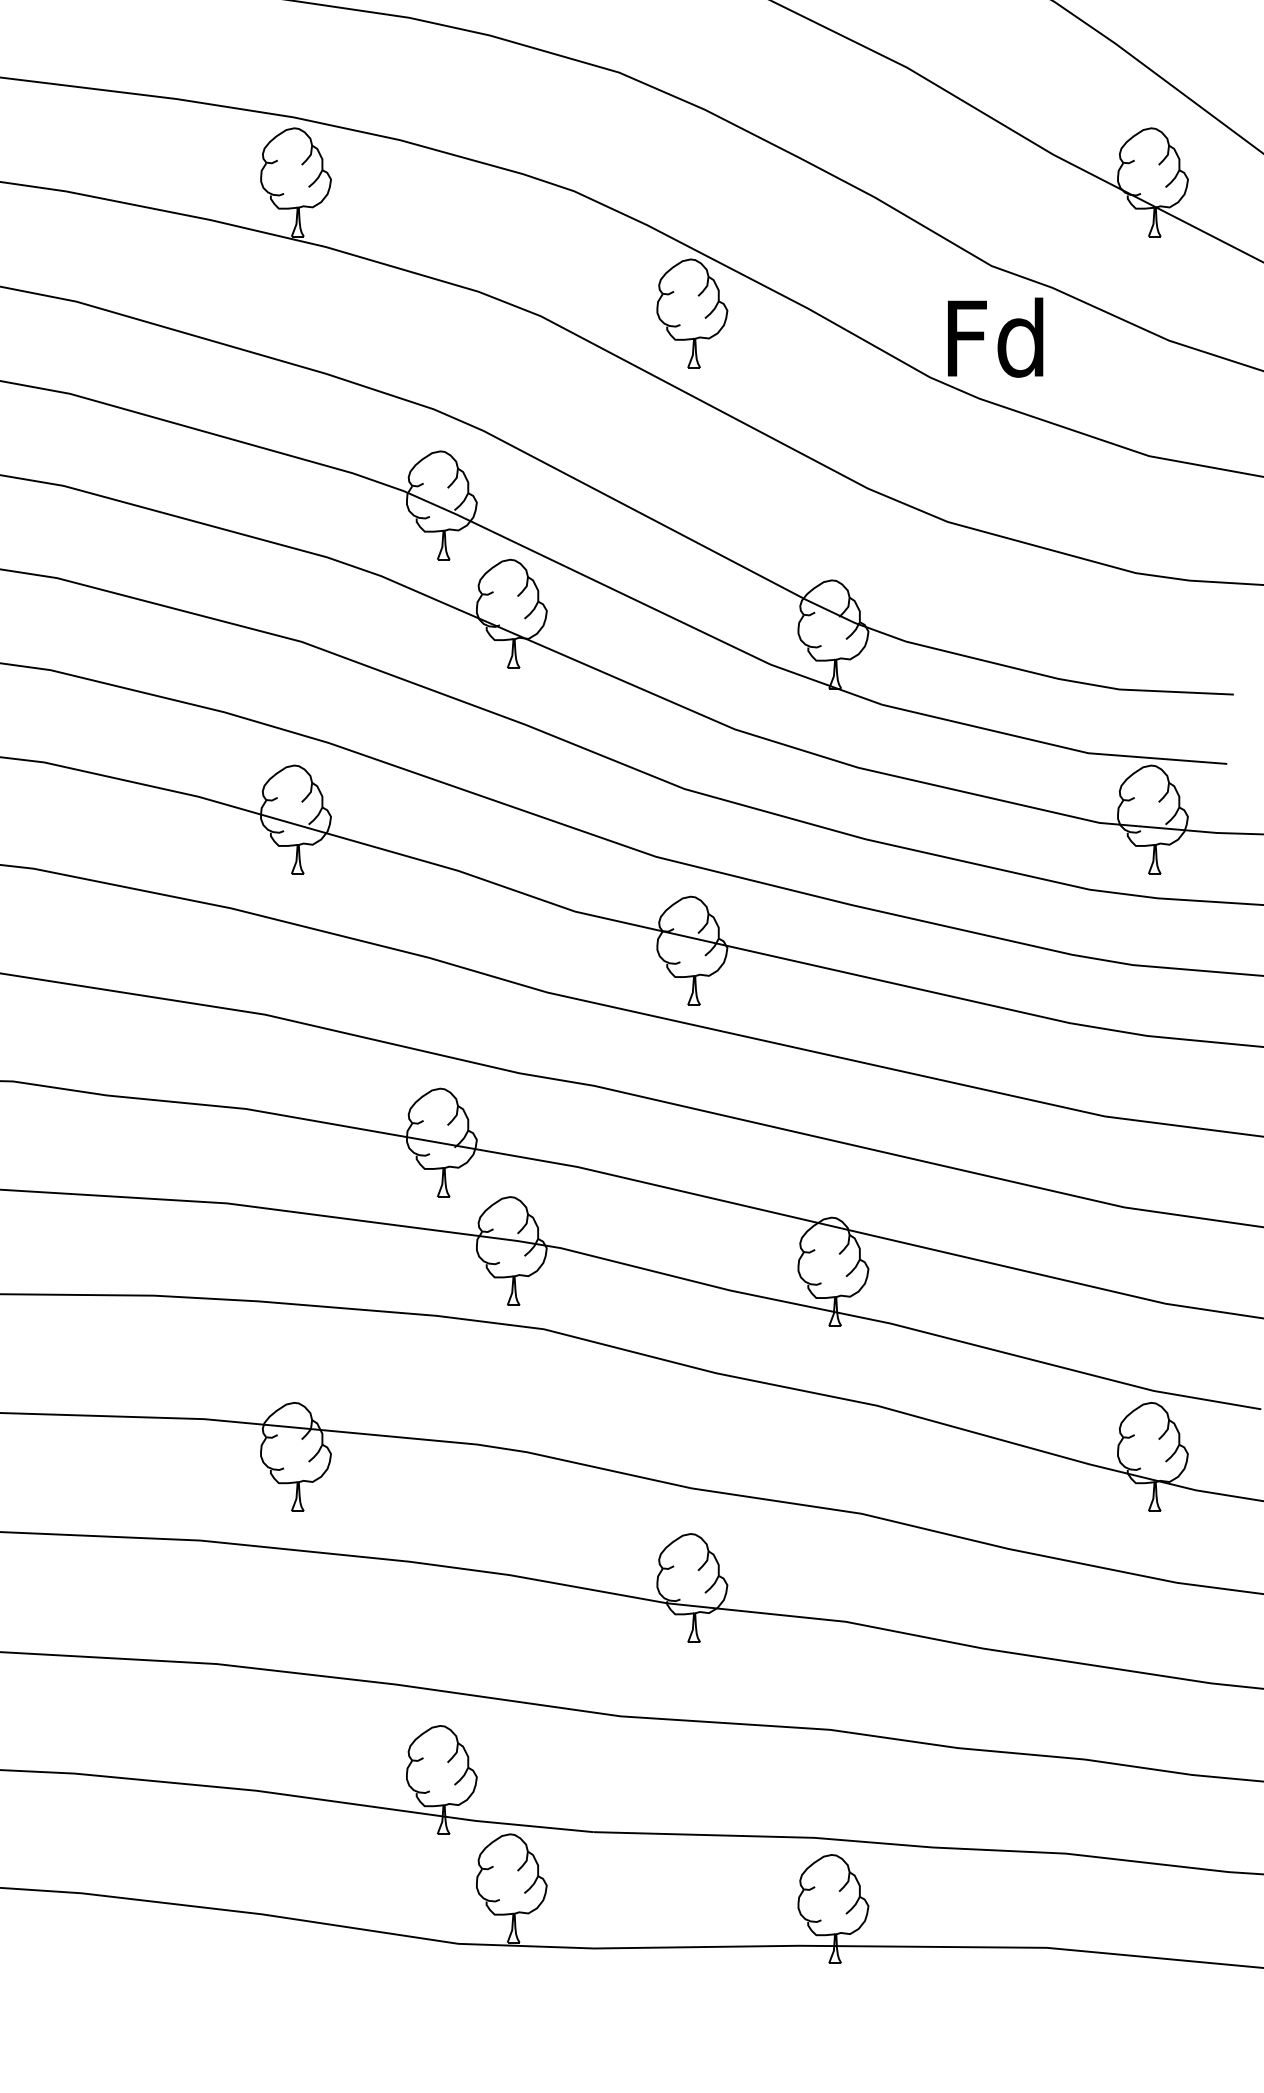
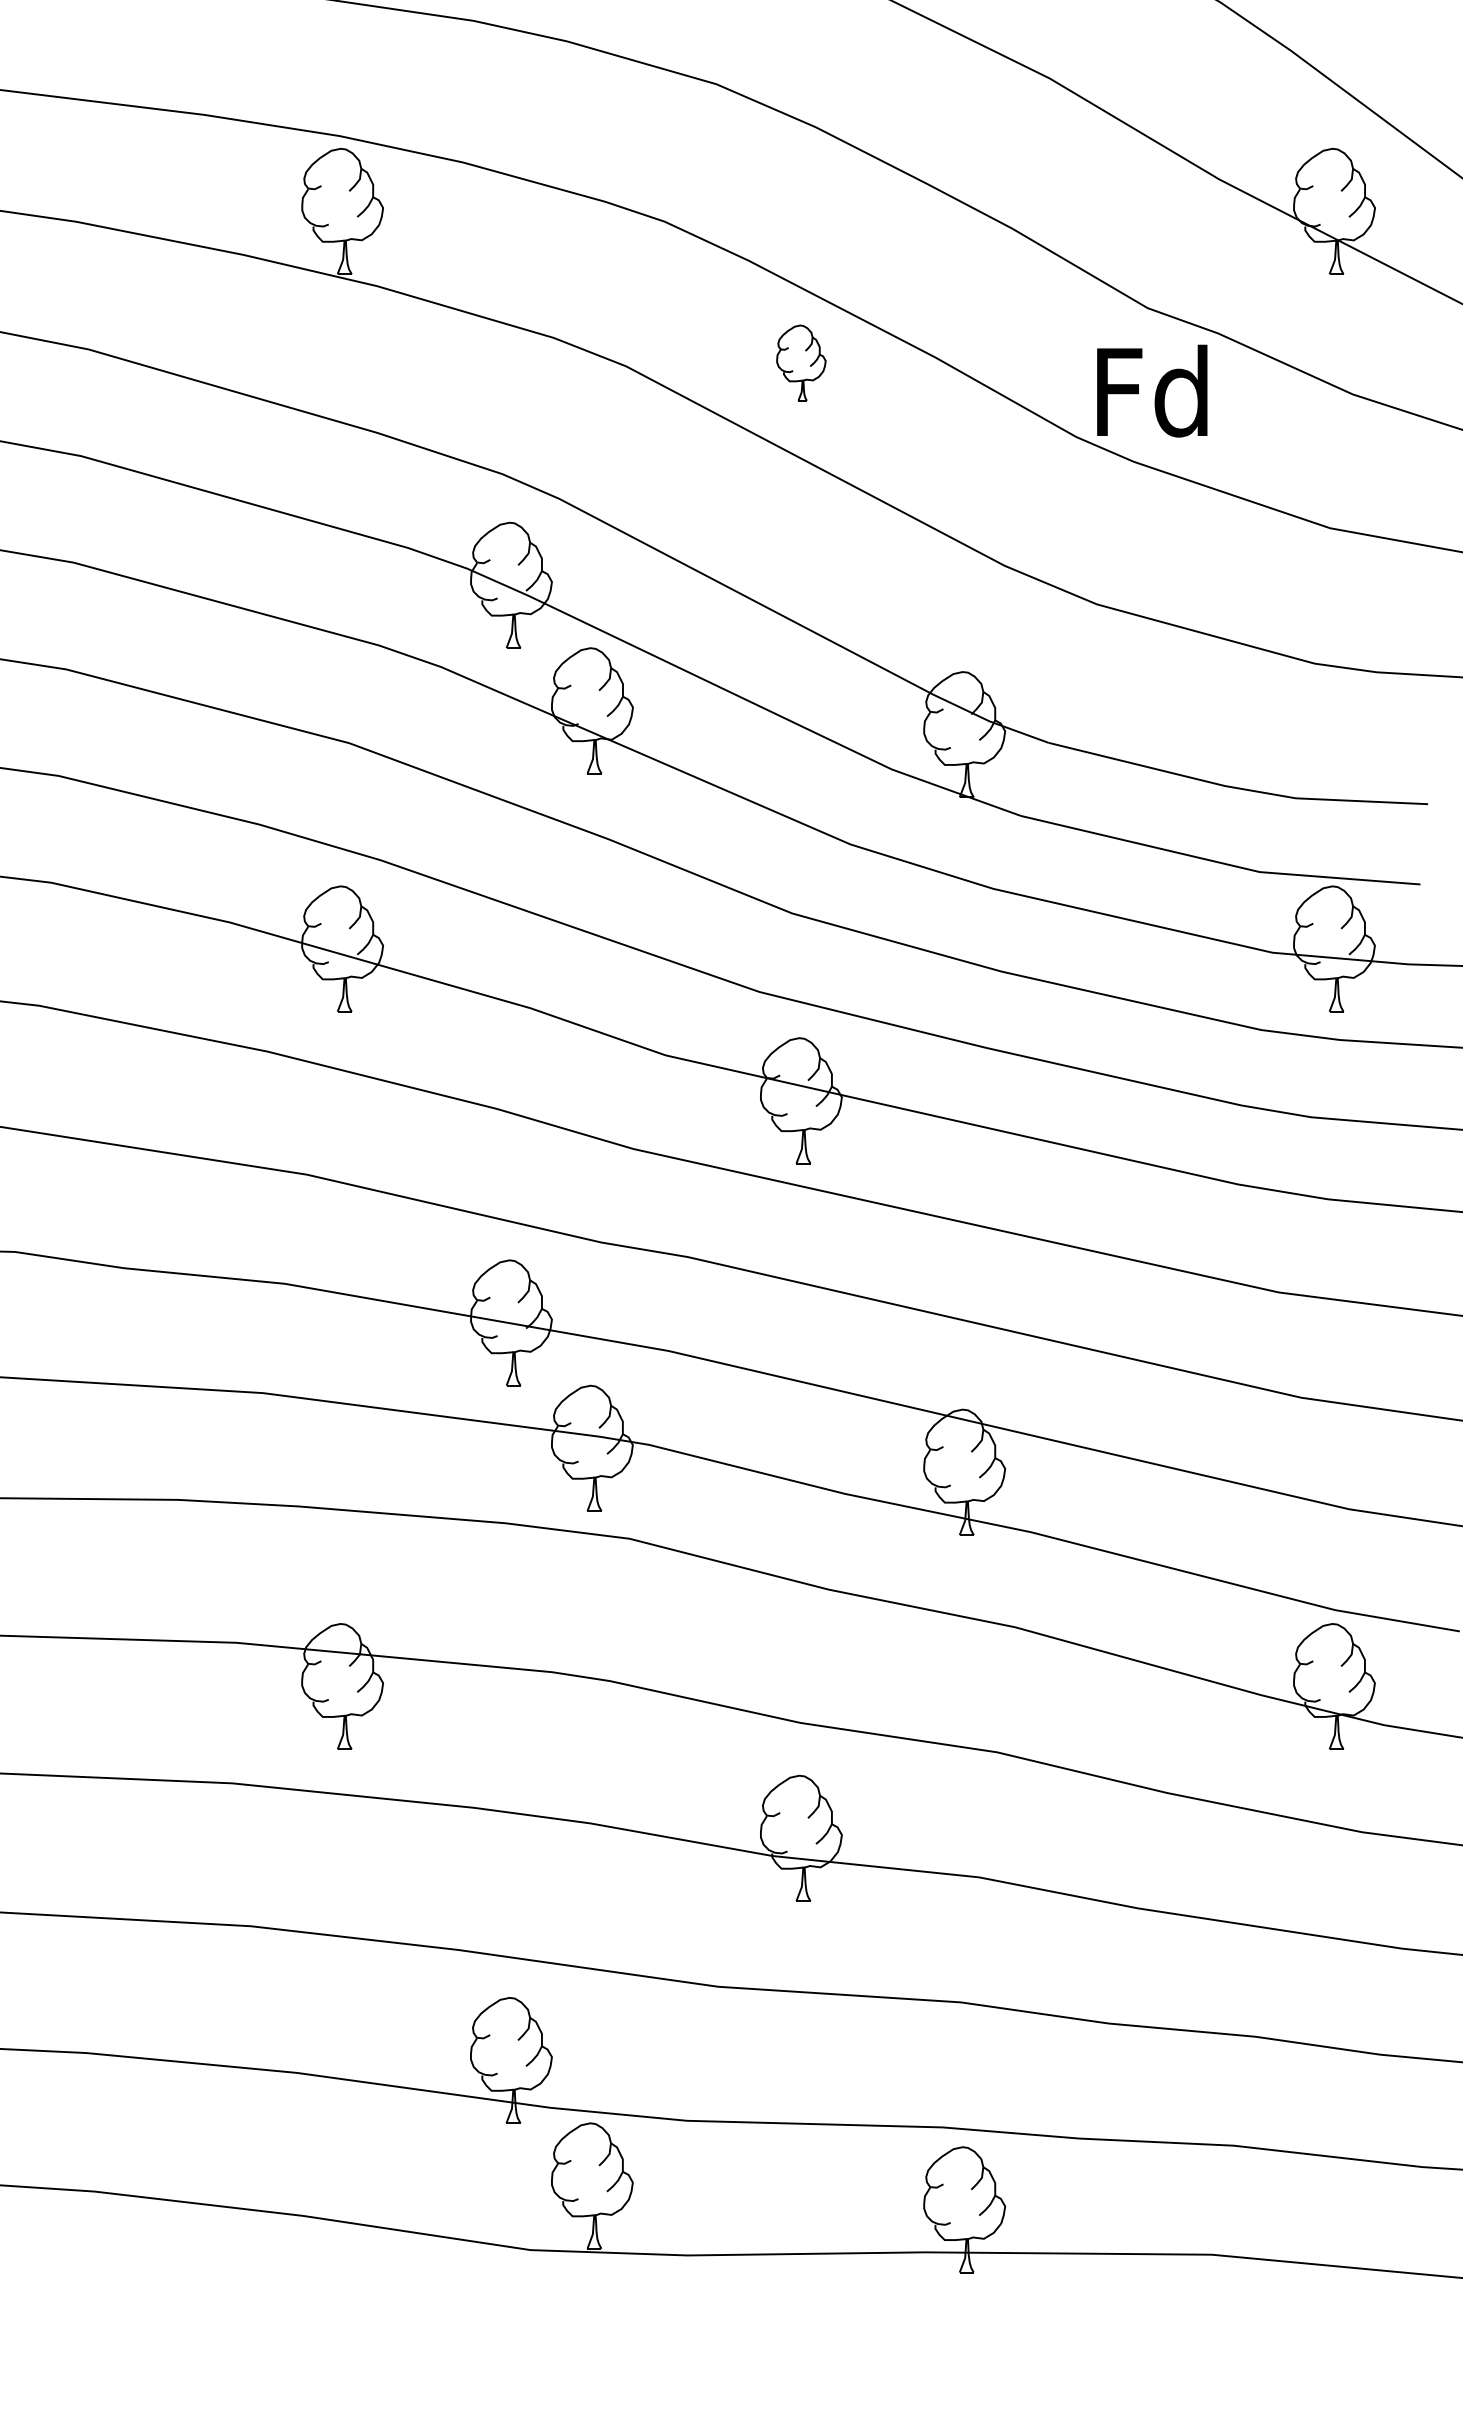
part: (692, 312) -> (801, 362), size x0.6

